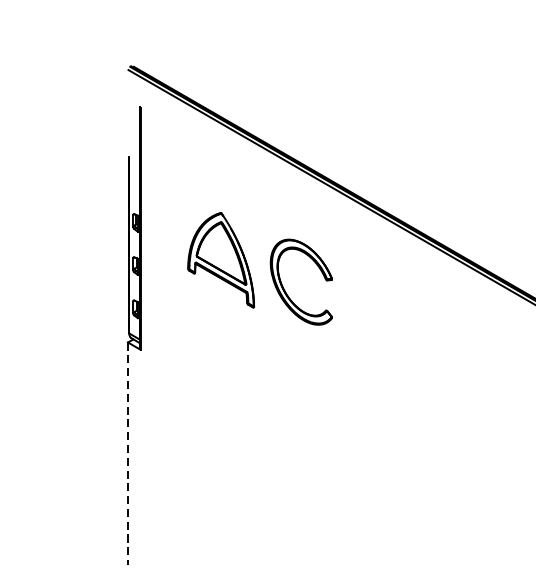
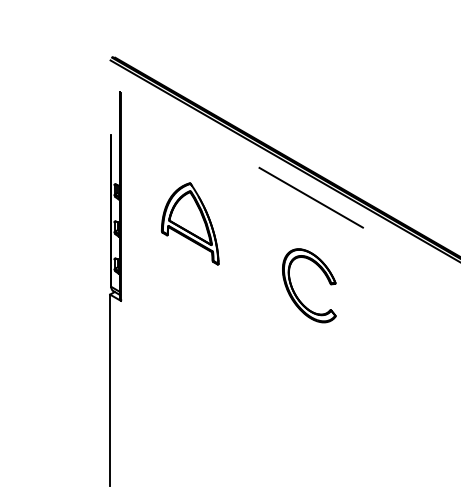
line: (361, 229) -> (310, 197), added
part: (285, 290) -> (295, 292), moved
line: (128, 454) -> (110, 390), dashed -> solid

